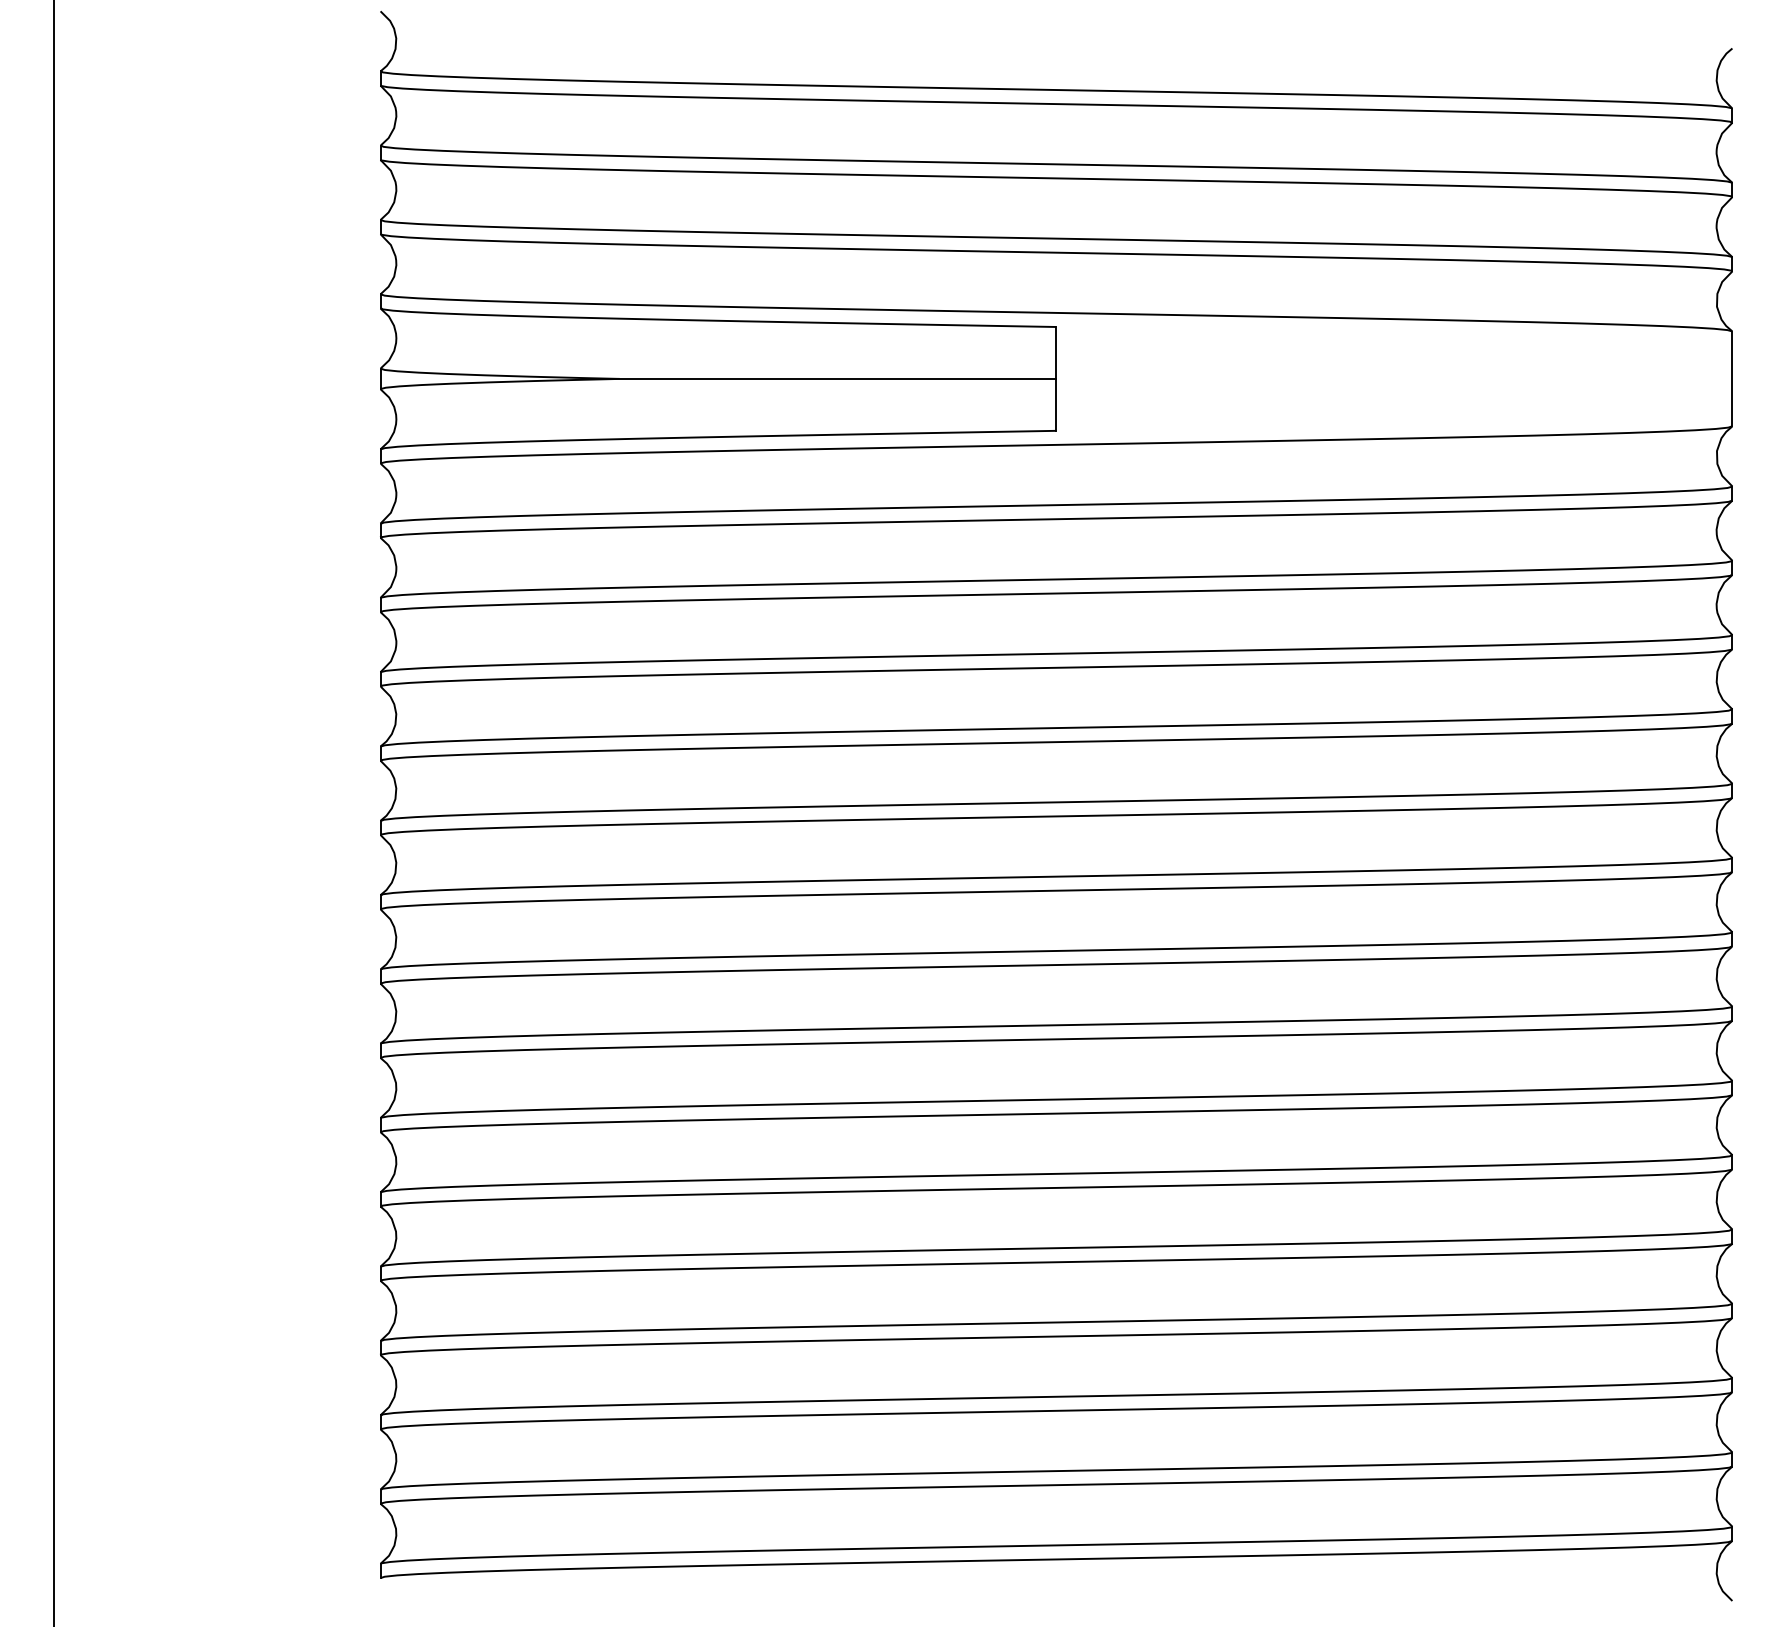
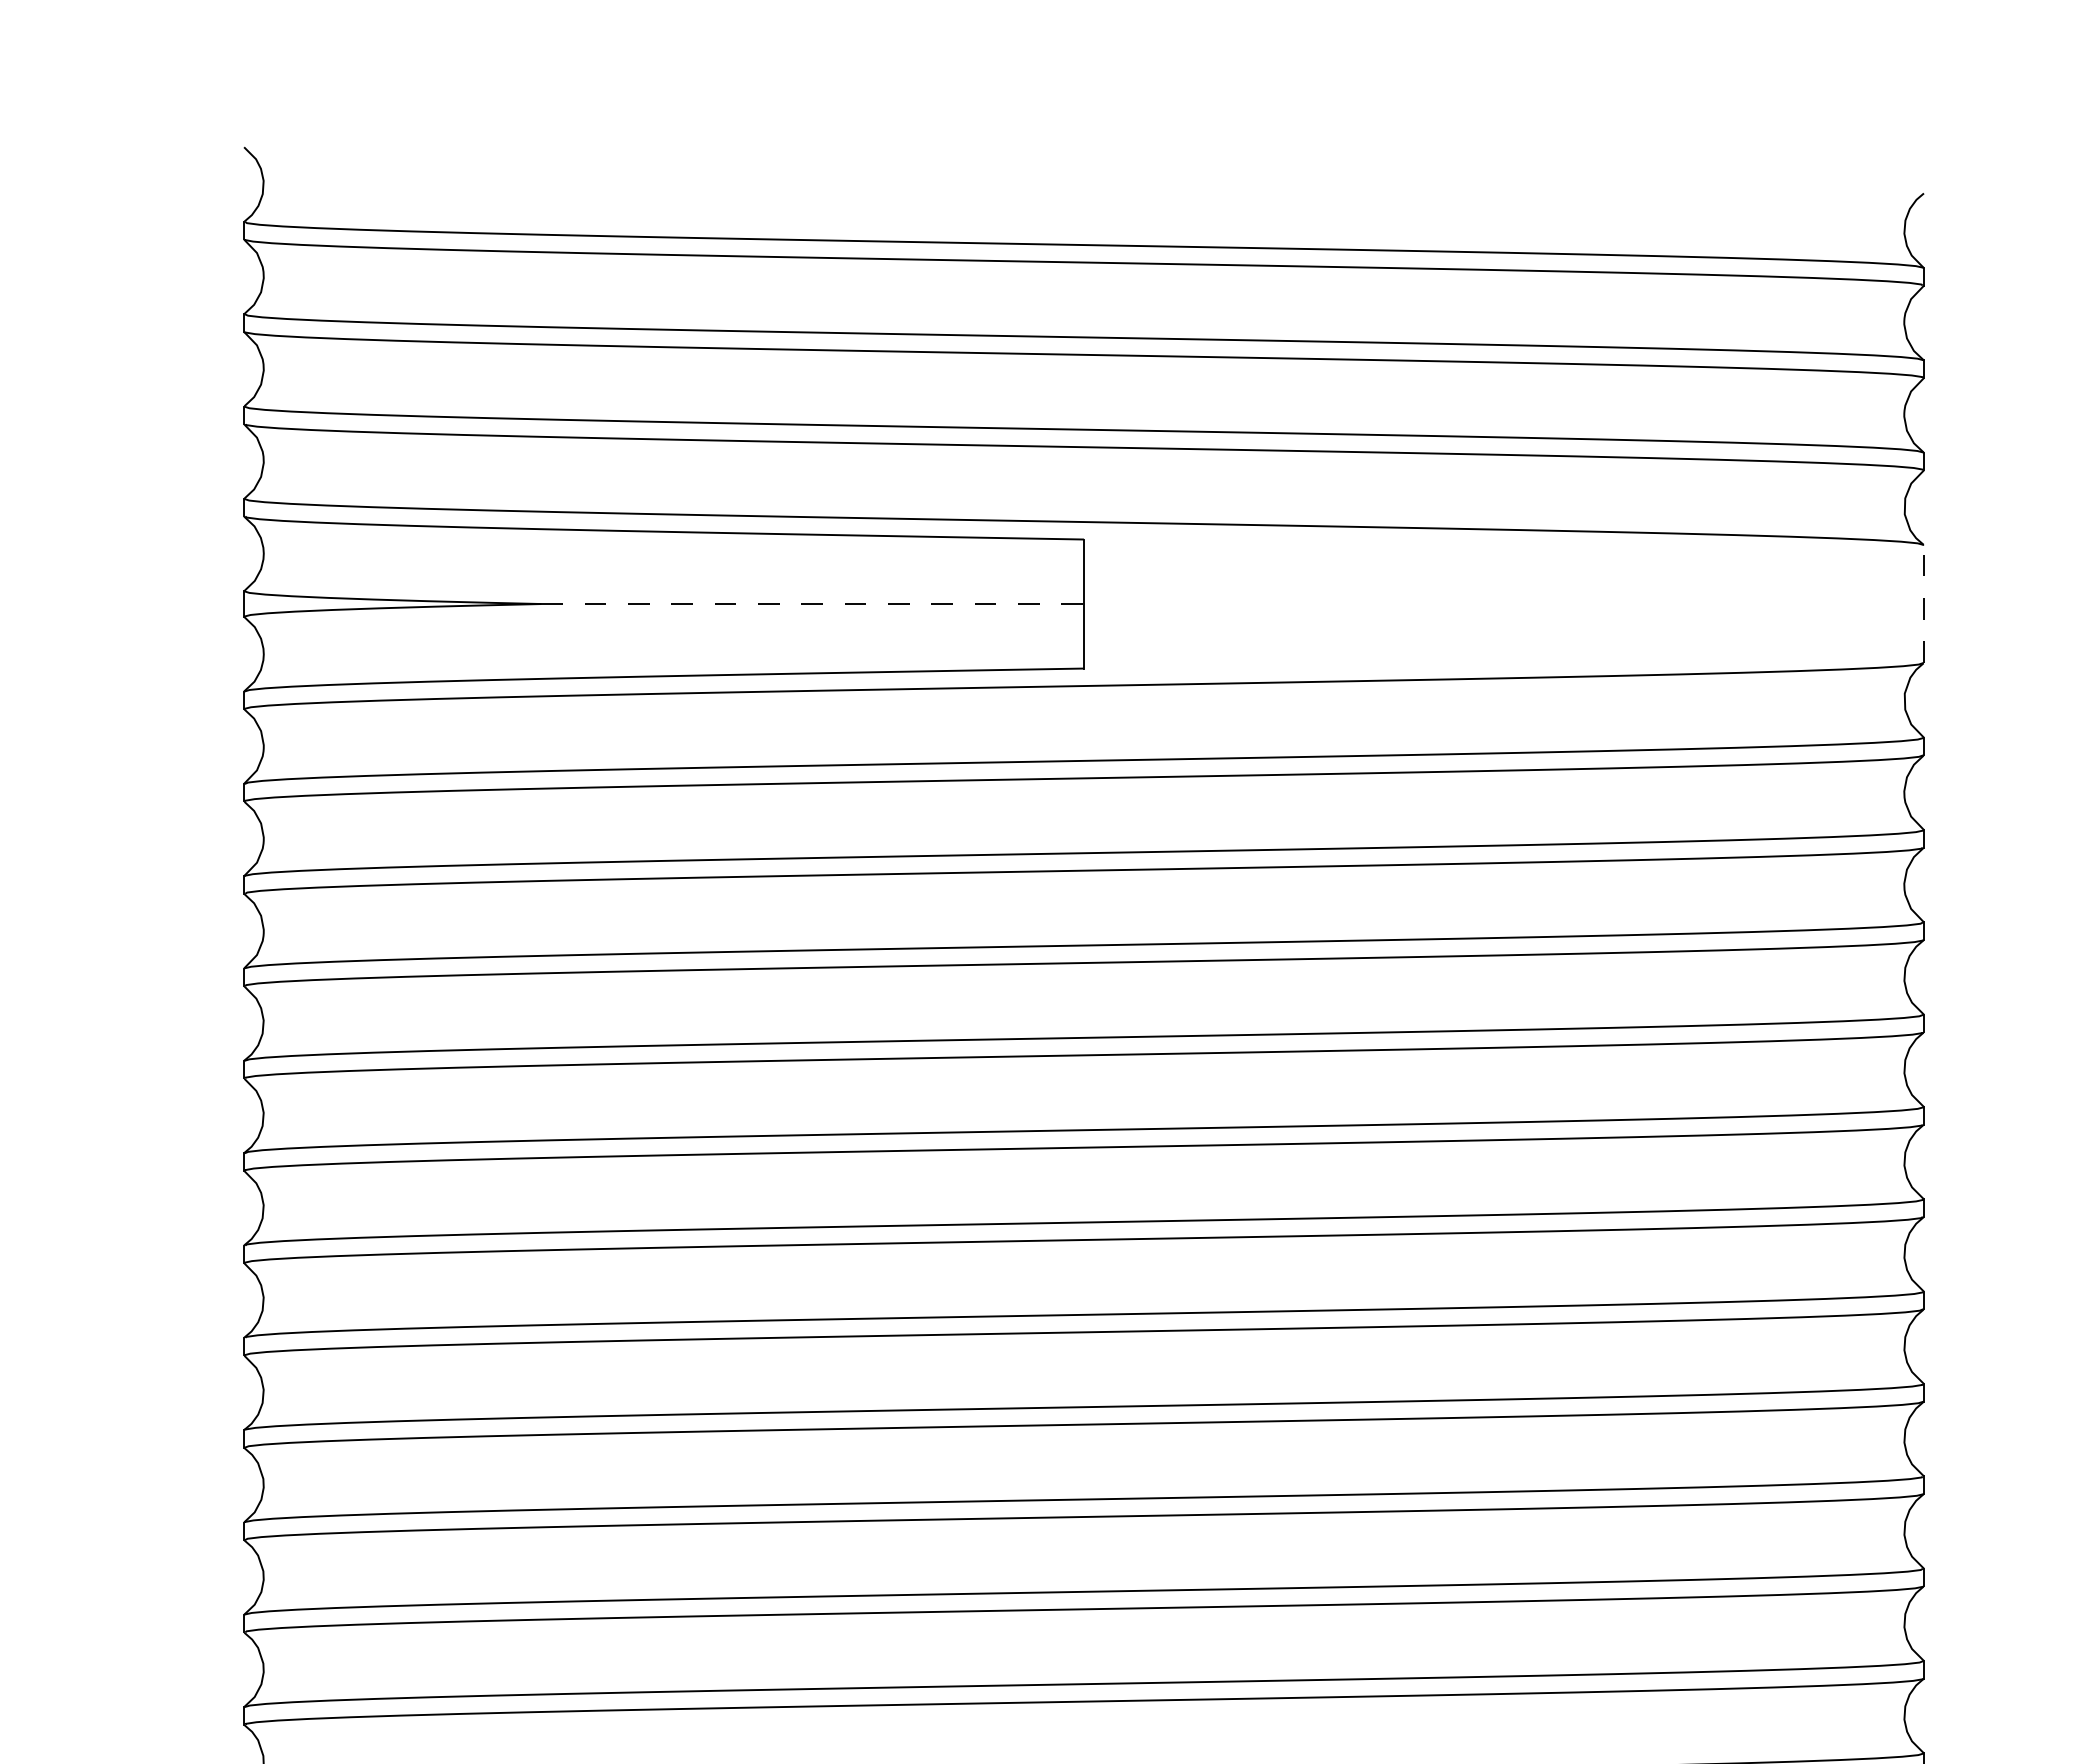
line: (838, 378) -> (813, 603), solid -> dashed
line: (1732, 378) -> (1924, 603), solid -> dashed

